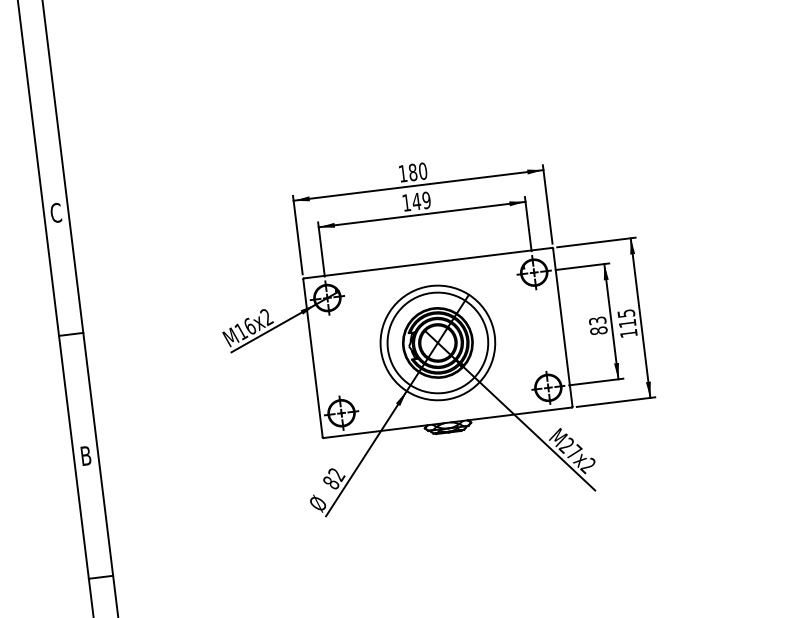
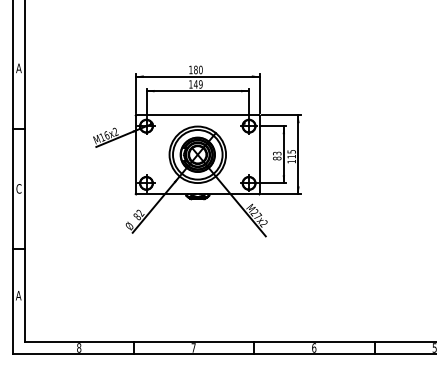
text: (55, 213) -> (18, 68), C -> A
text: (84, 455) -> (18, 188), B -> C

